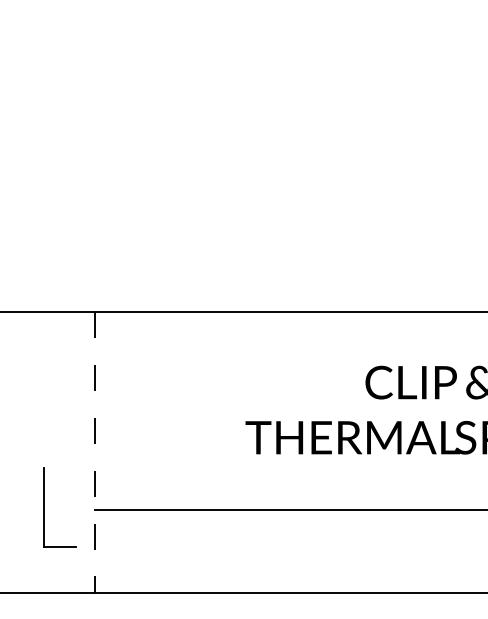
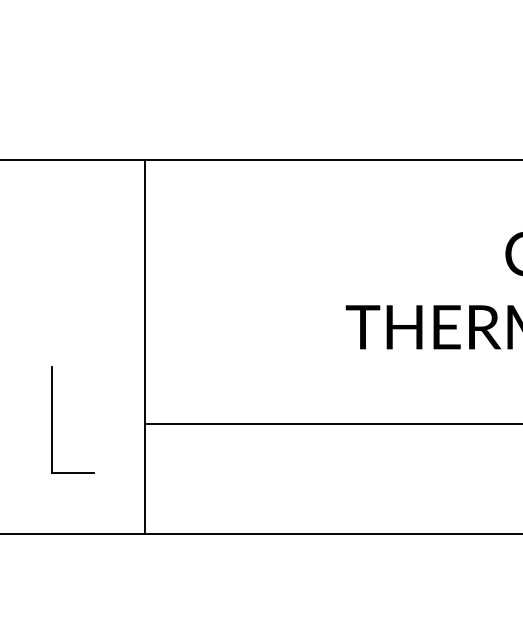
line: (94, 452) -> (144, 346), dashed -> solid
part: (44, 507) -> (53, 420), moved

